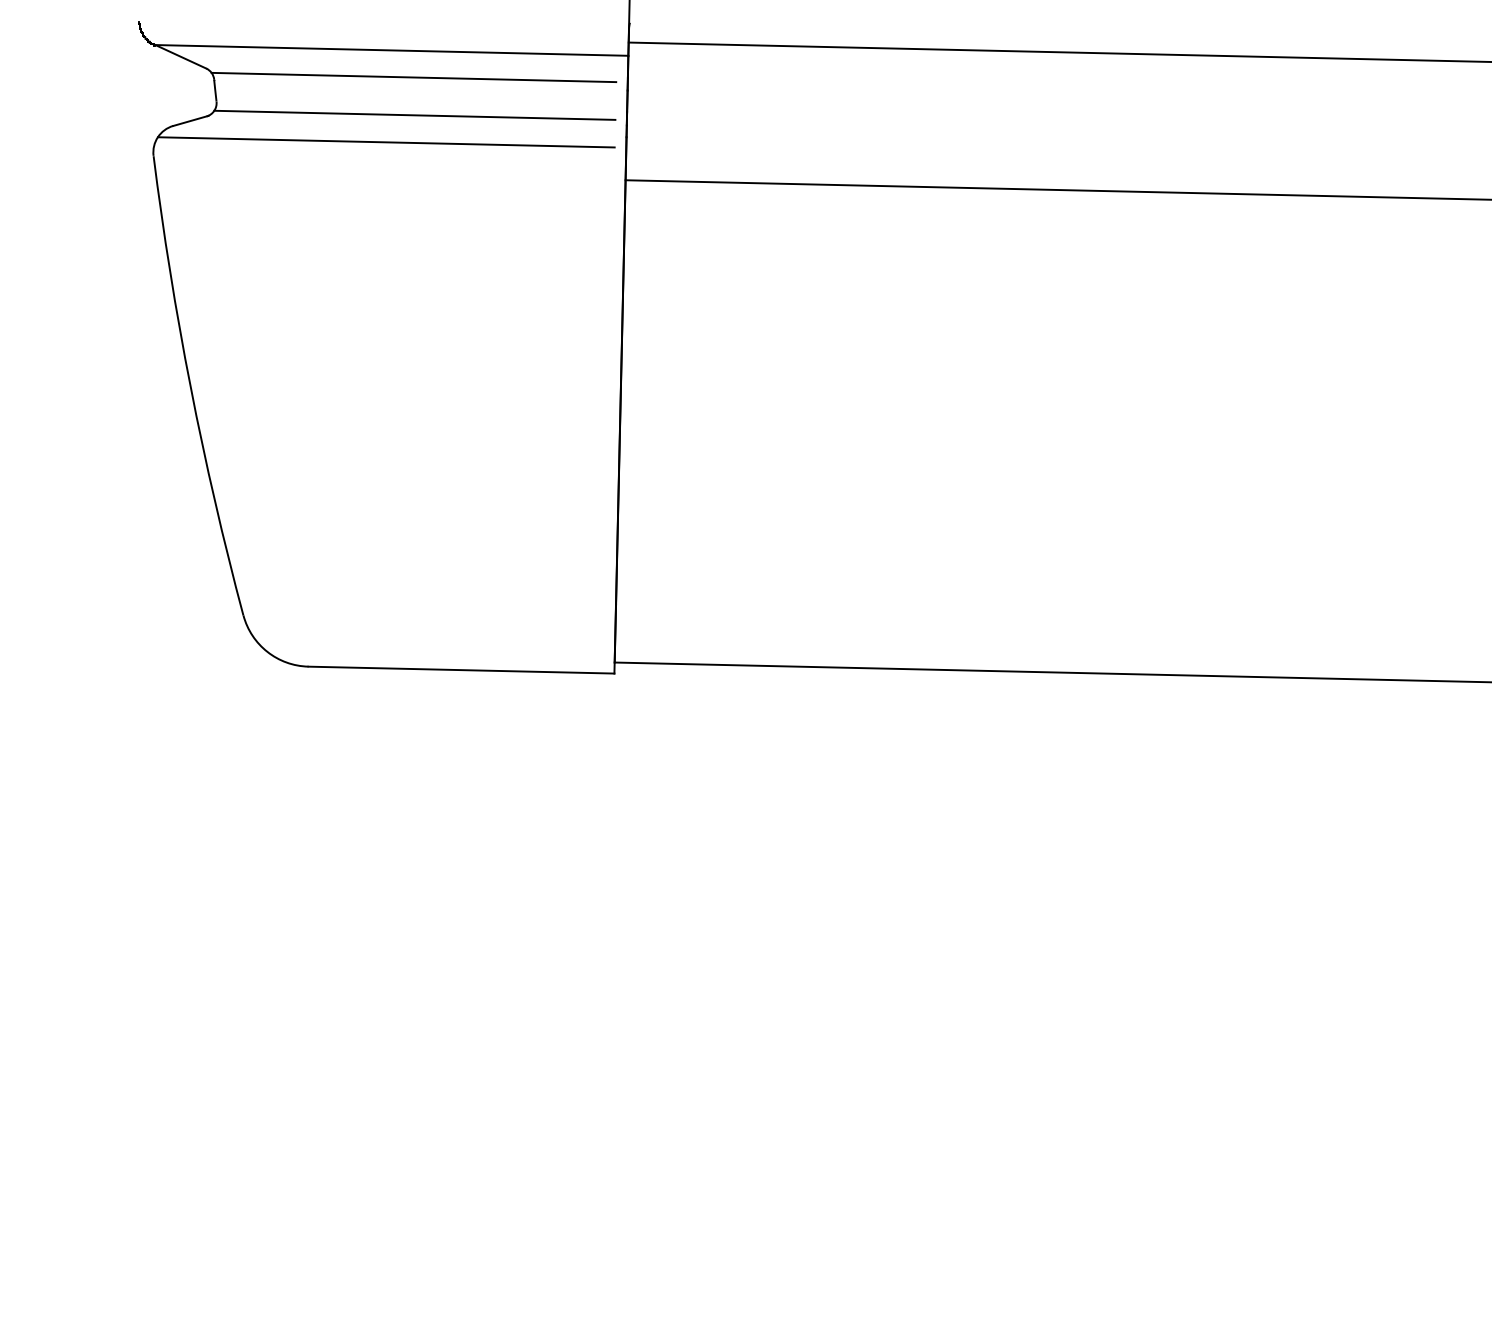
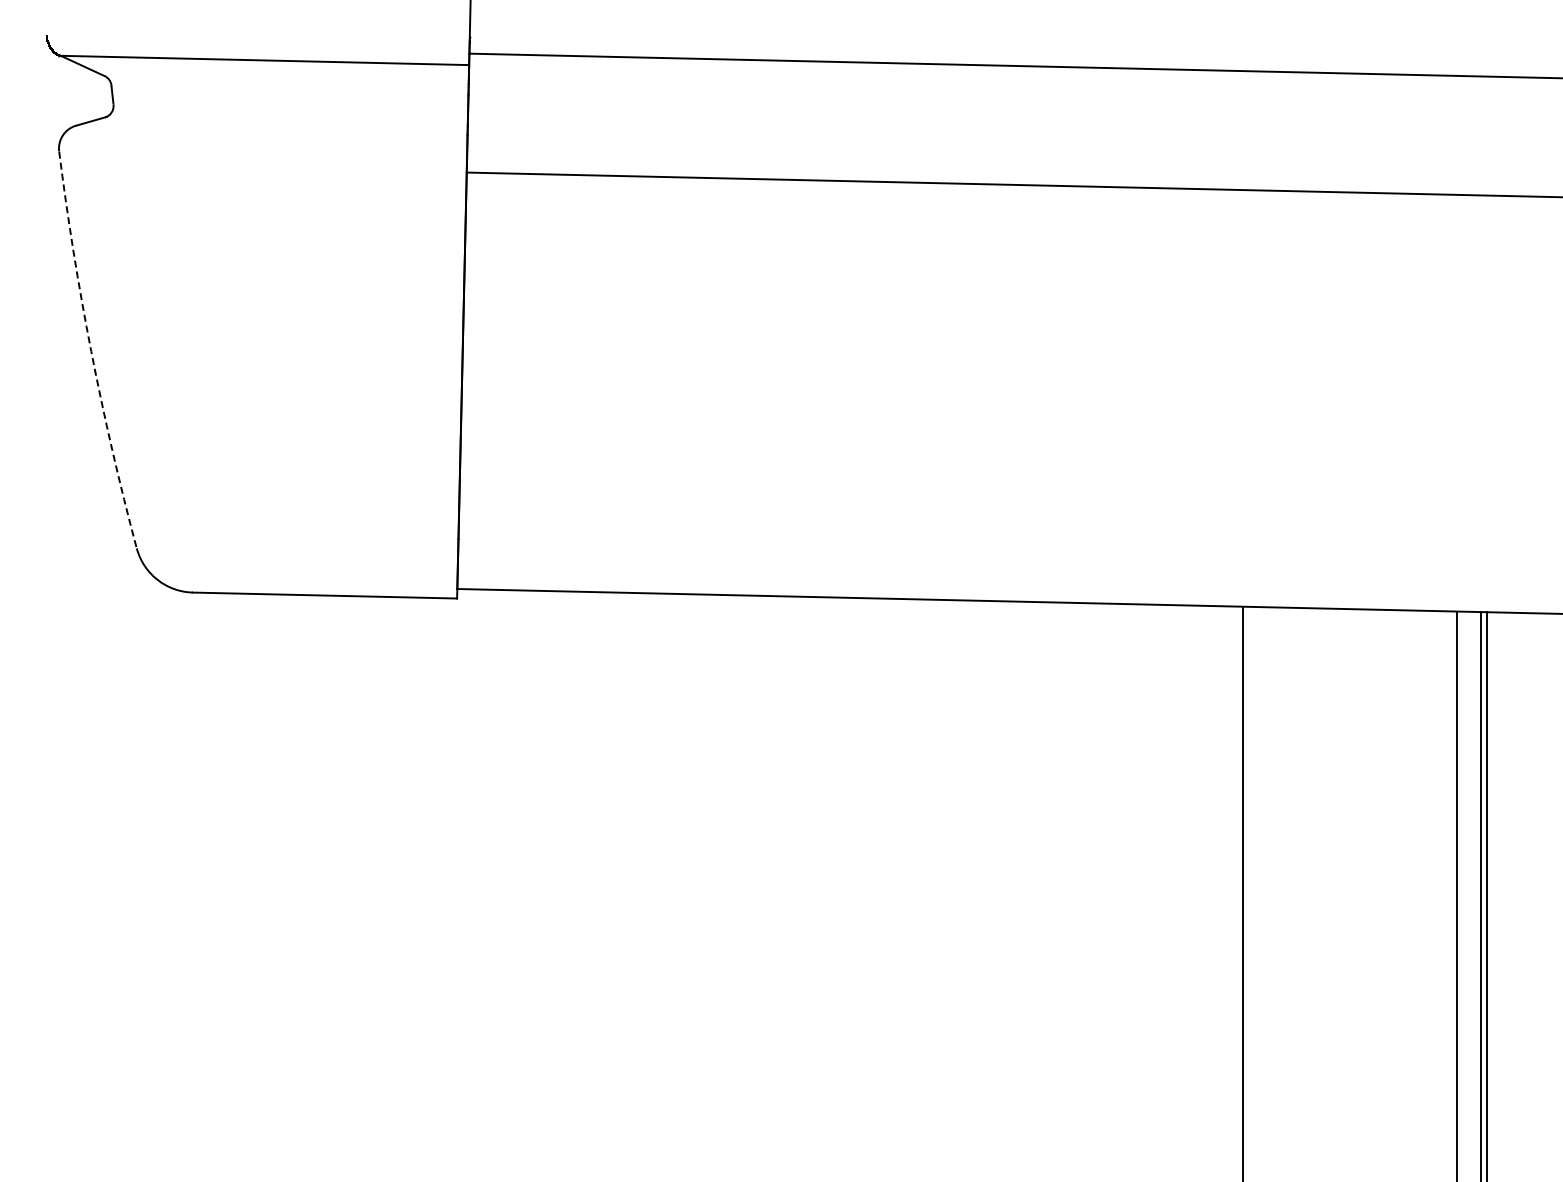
line: (413, 77) -> (283, 83), removed
line: (414, 115) -> (284, 116), removed
line: (385, 141) -> (259, 139), removed
arc: (191, 387) -> (91, 351), solid -> dashed

